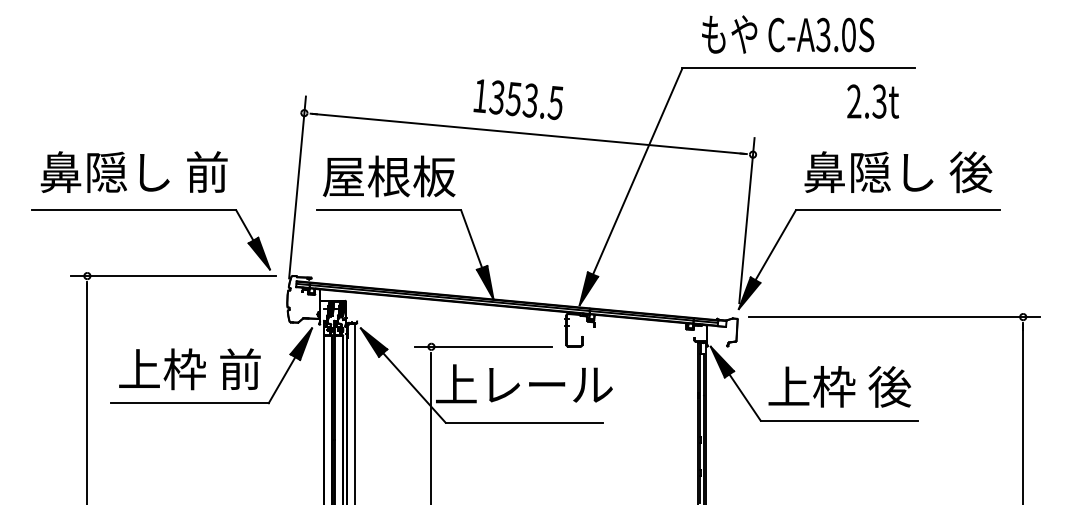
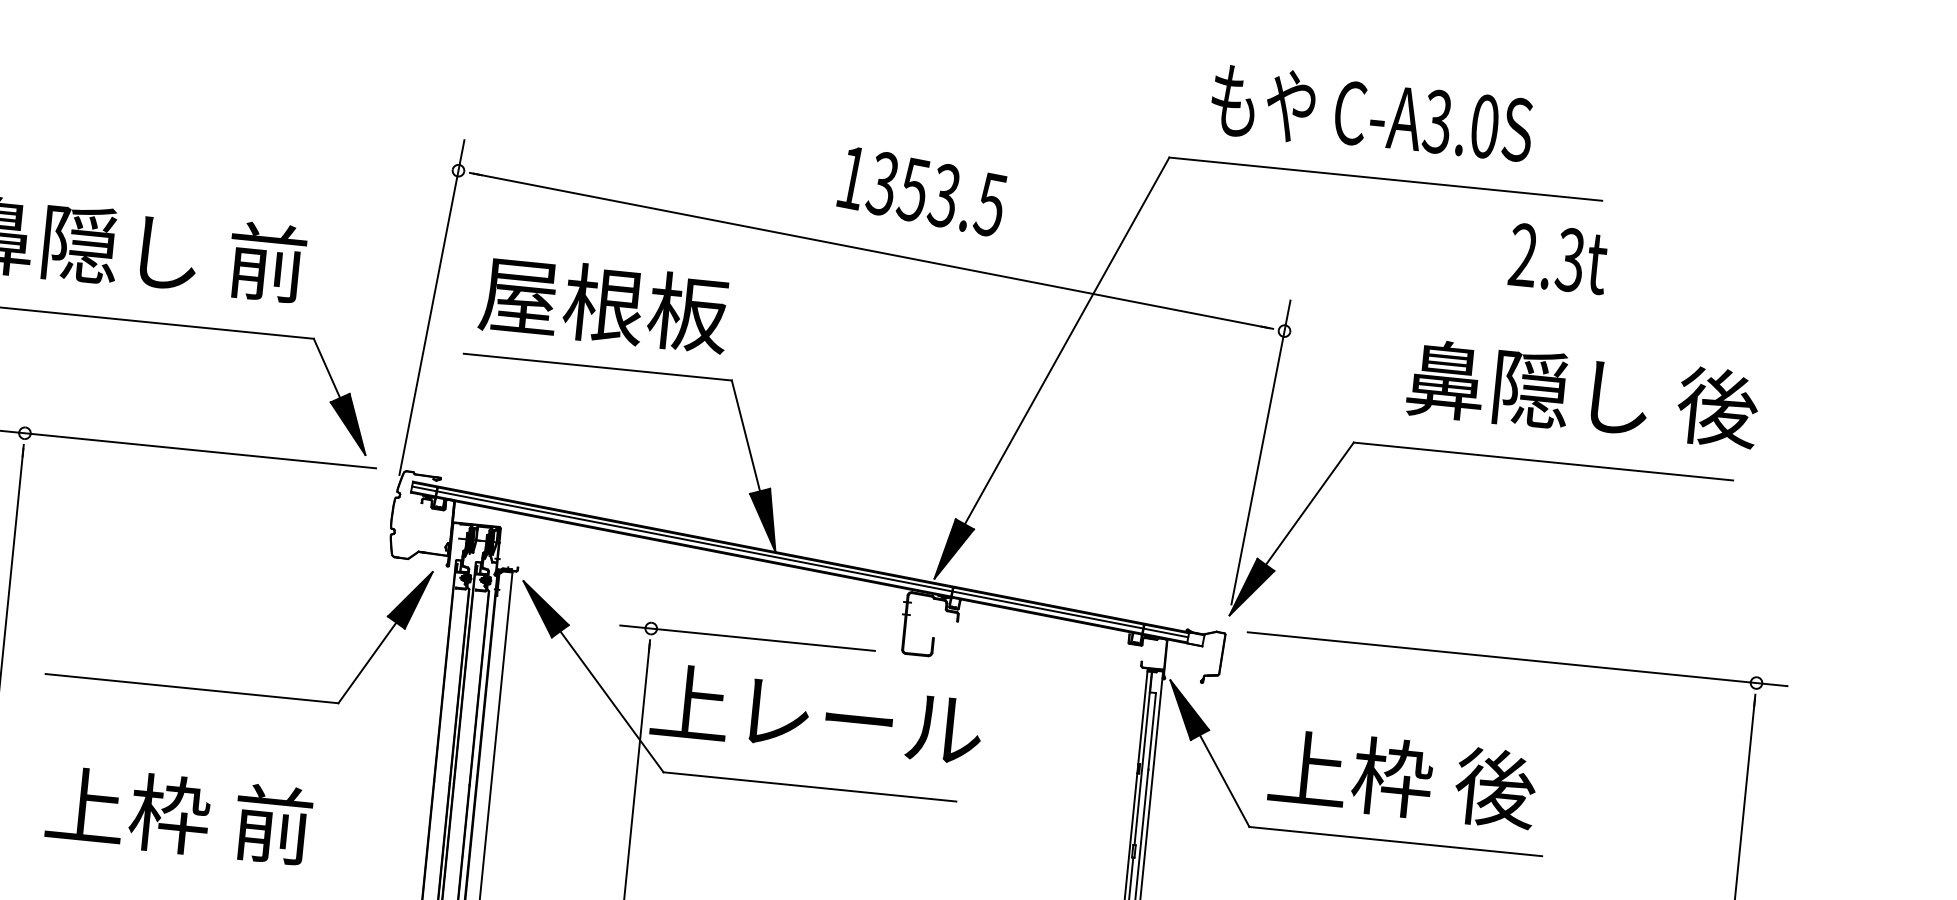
text: (518, 99) -> (922, 191), moved
text: (873, 101) -> (1559, 258), moved
text: (898, 172) -> (1583, 394), moved
text: (189, 369) -> (178, 815), moved

